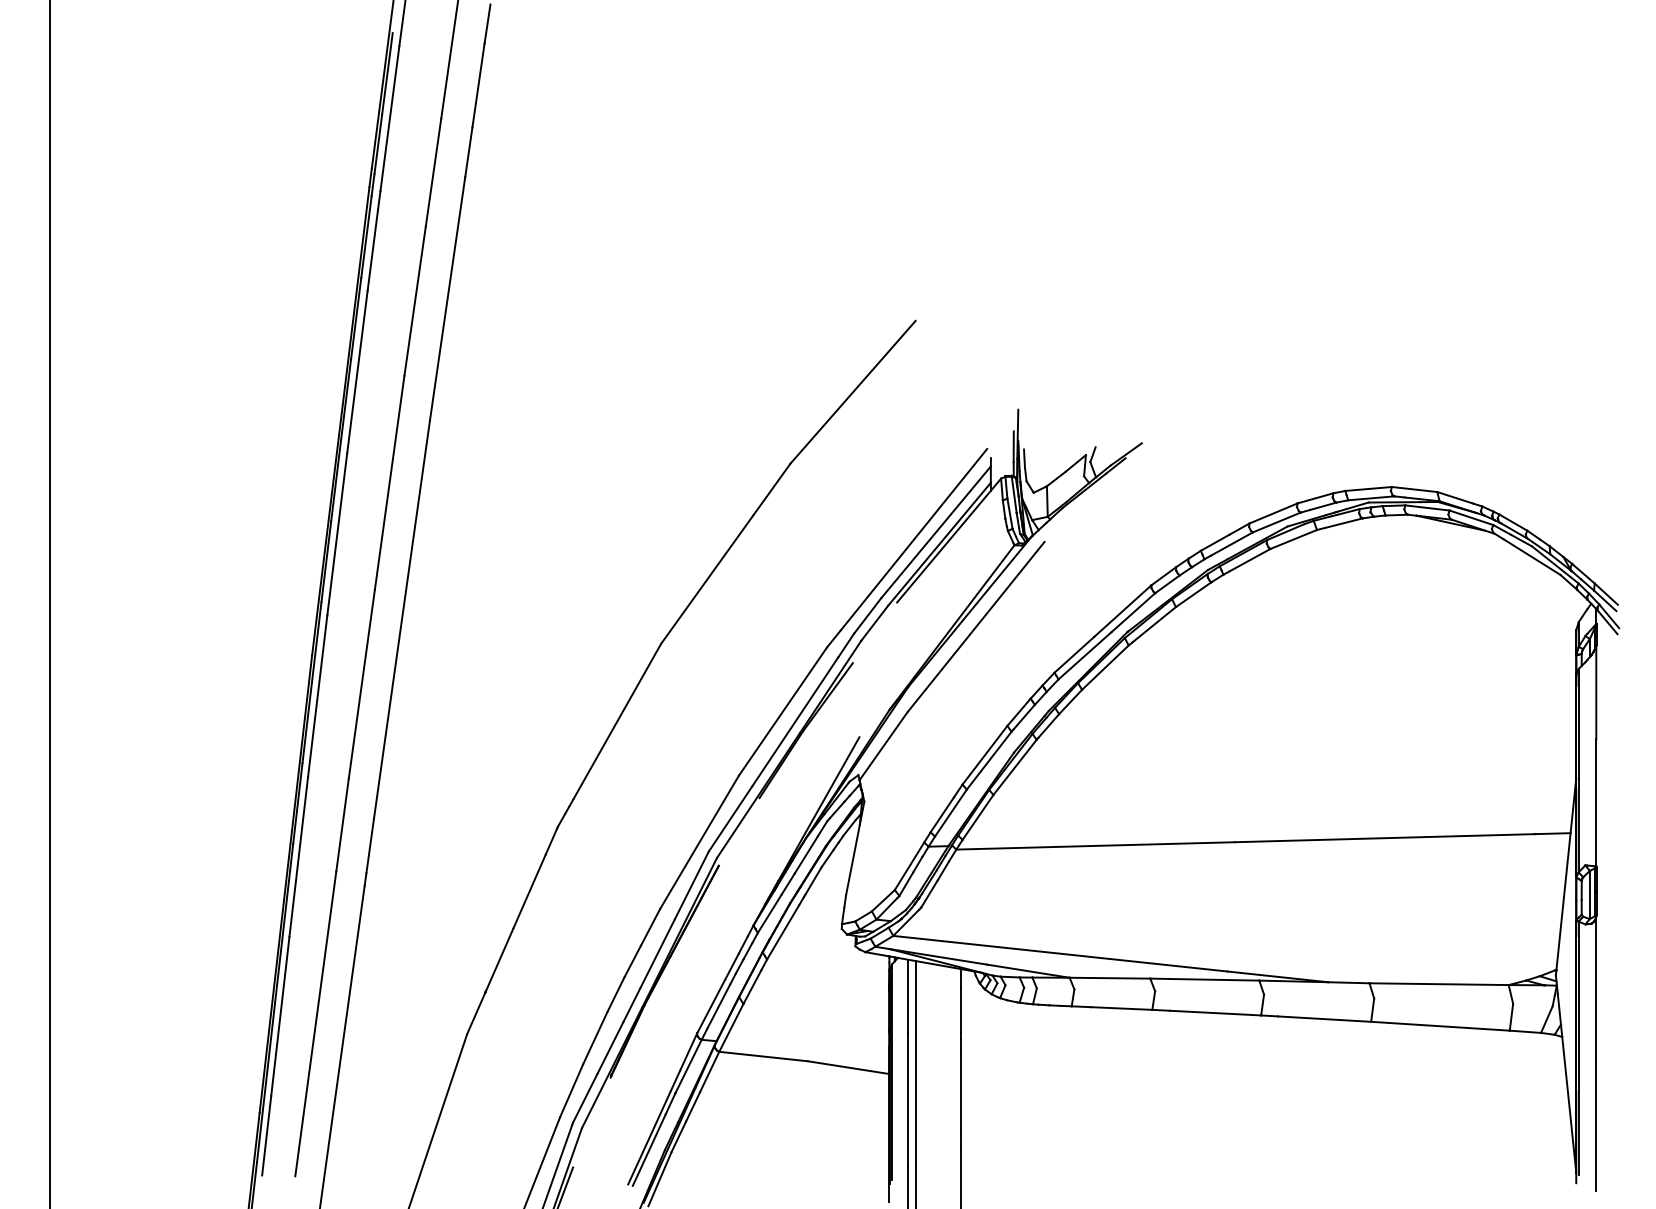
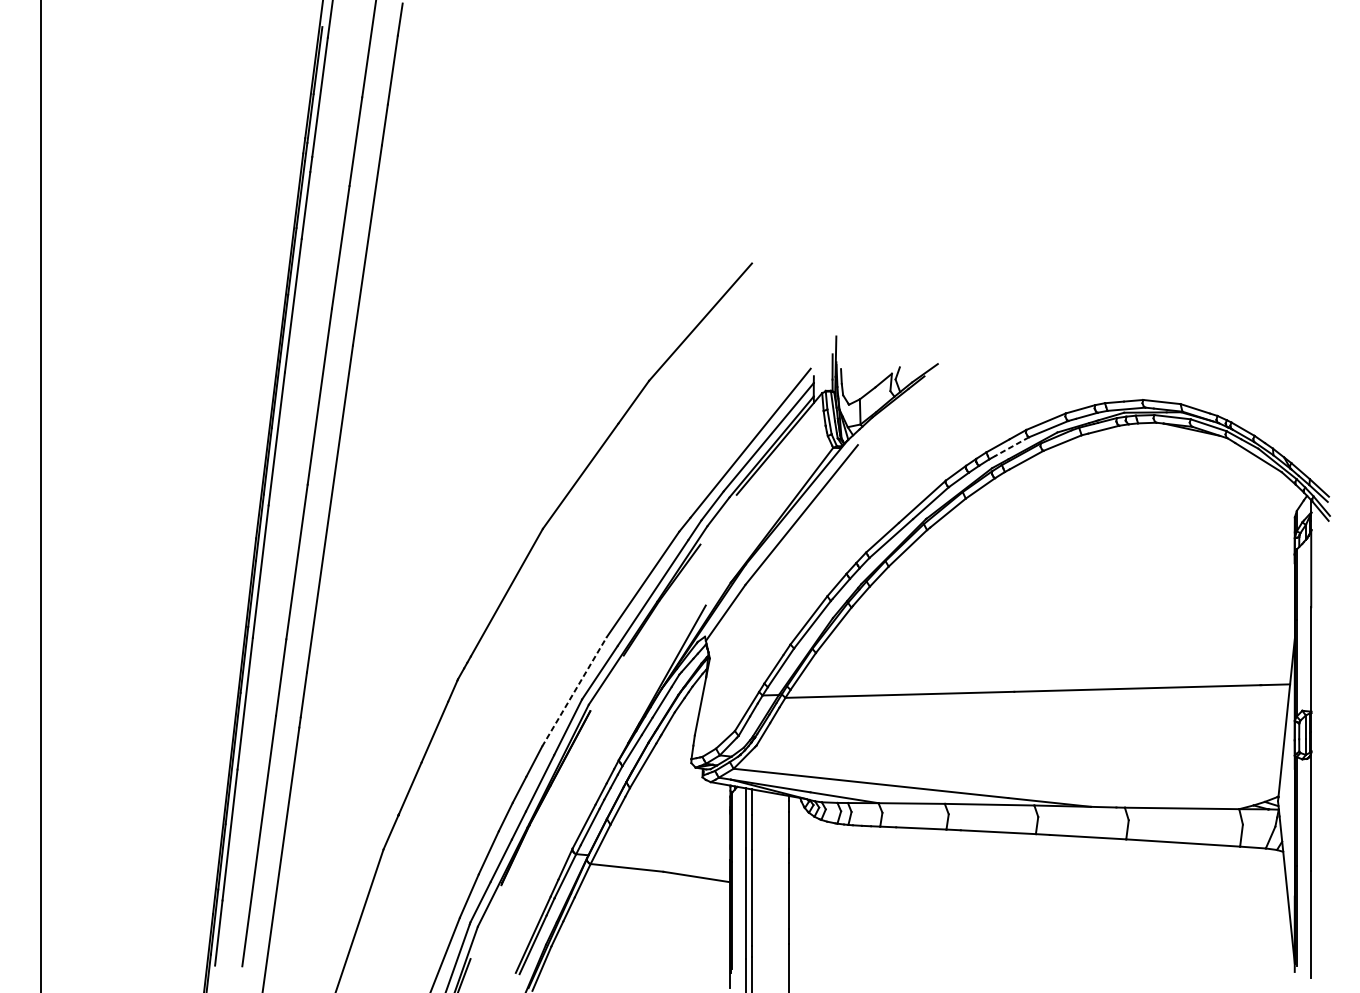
line: (1232, 543) -> (1012, 446), solid -> dashed
line: (699, 841) -> (574, 691), solid -> dashed

